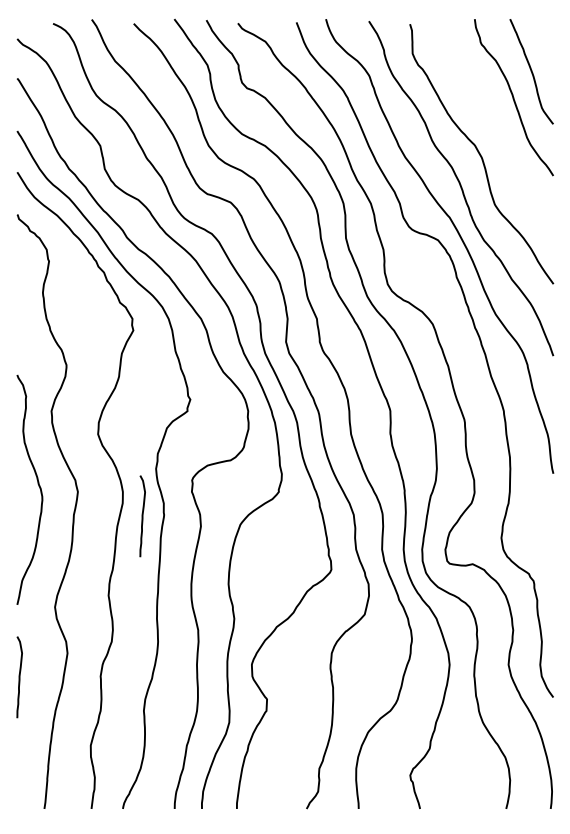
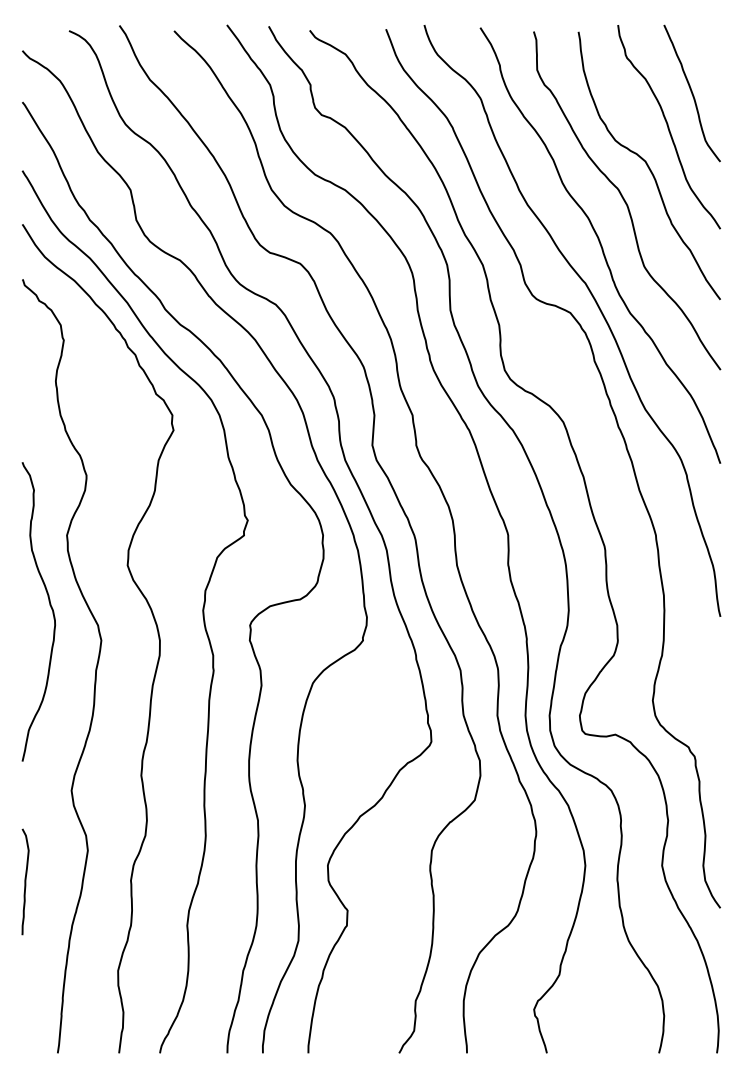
curve: (498, 127) -> (648, 166), added
curve: (37, 484) -> (48, 604), moved
curve: (142, 516) -> (185, 672), removed

